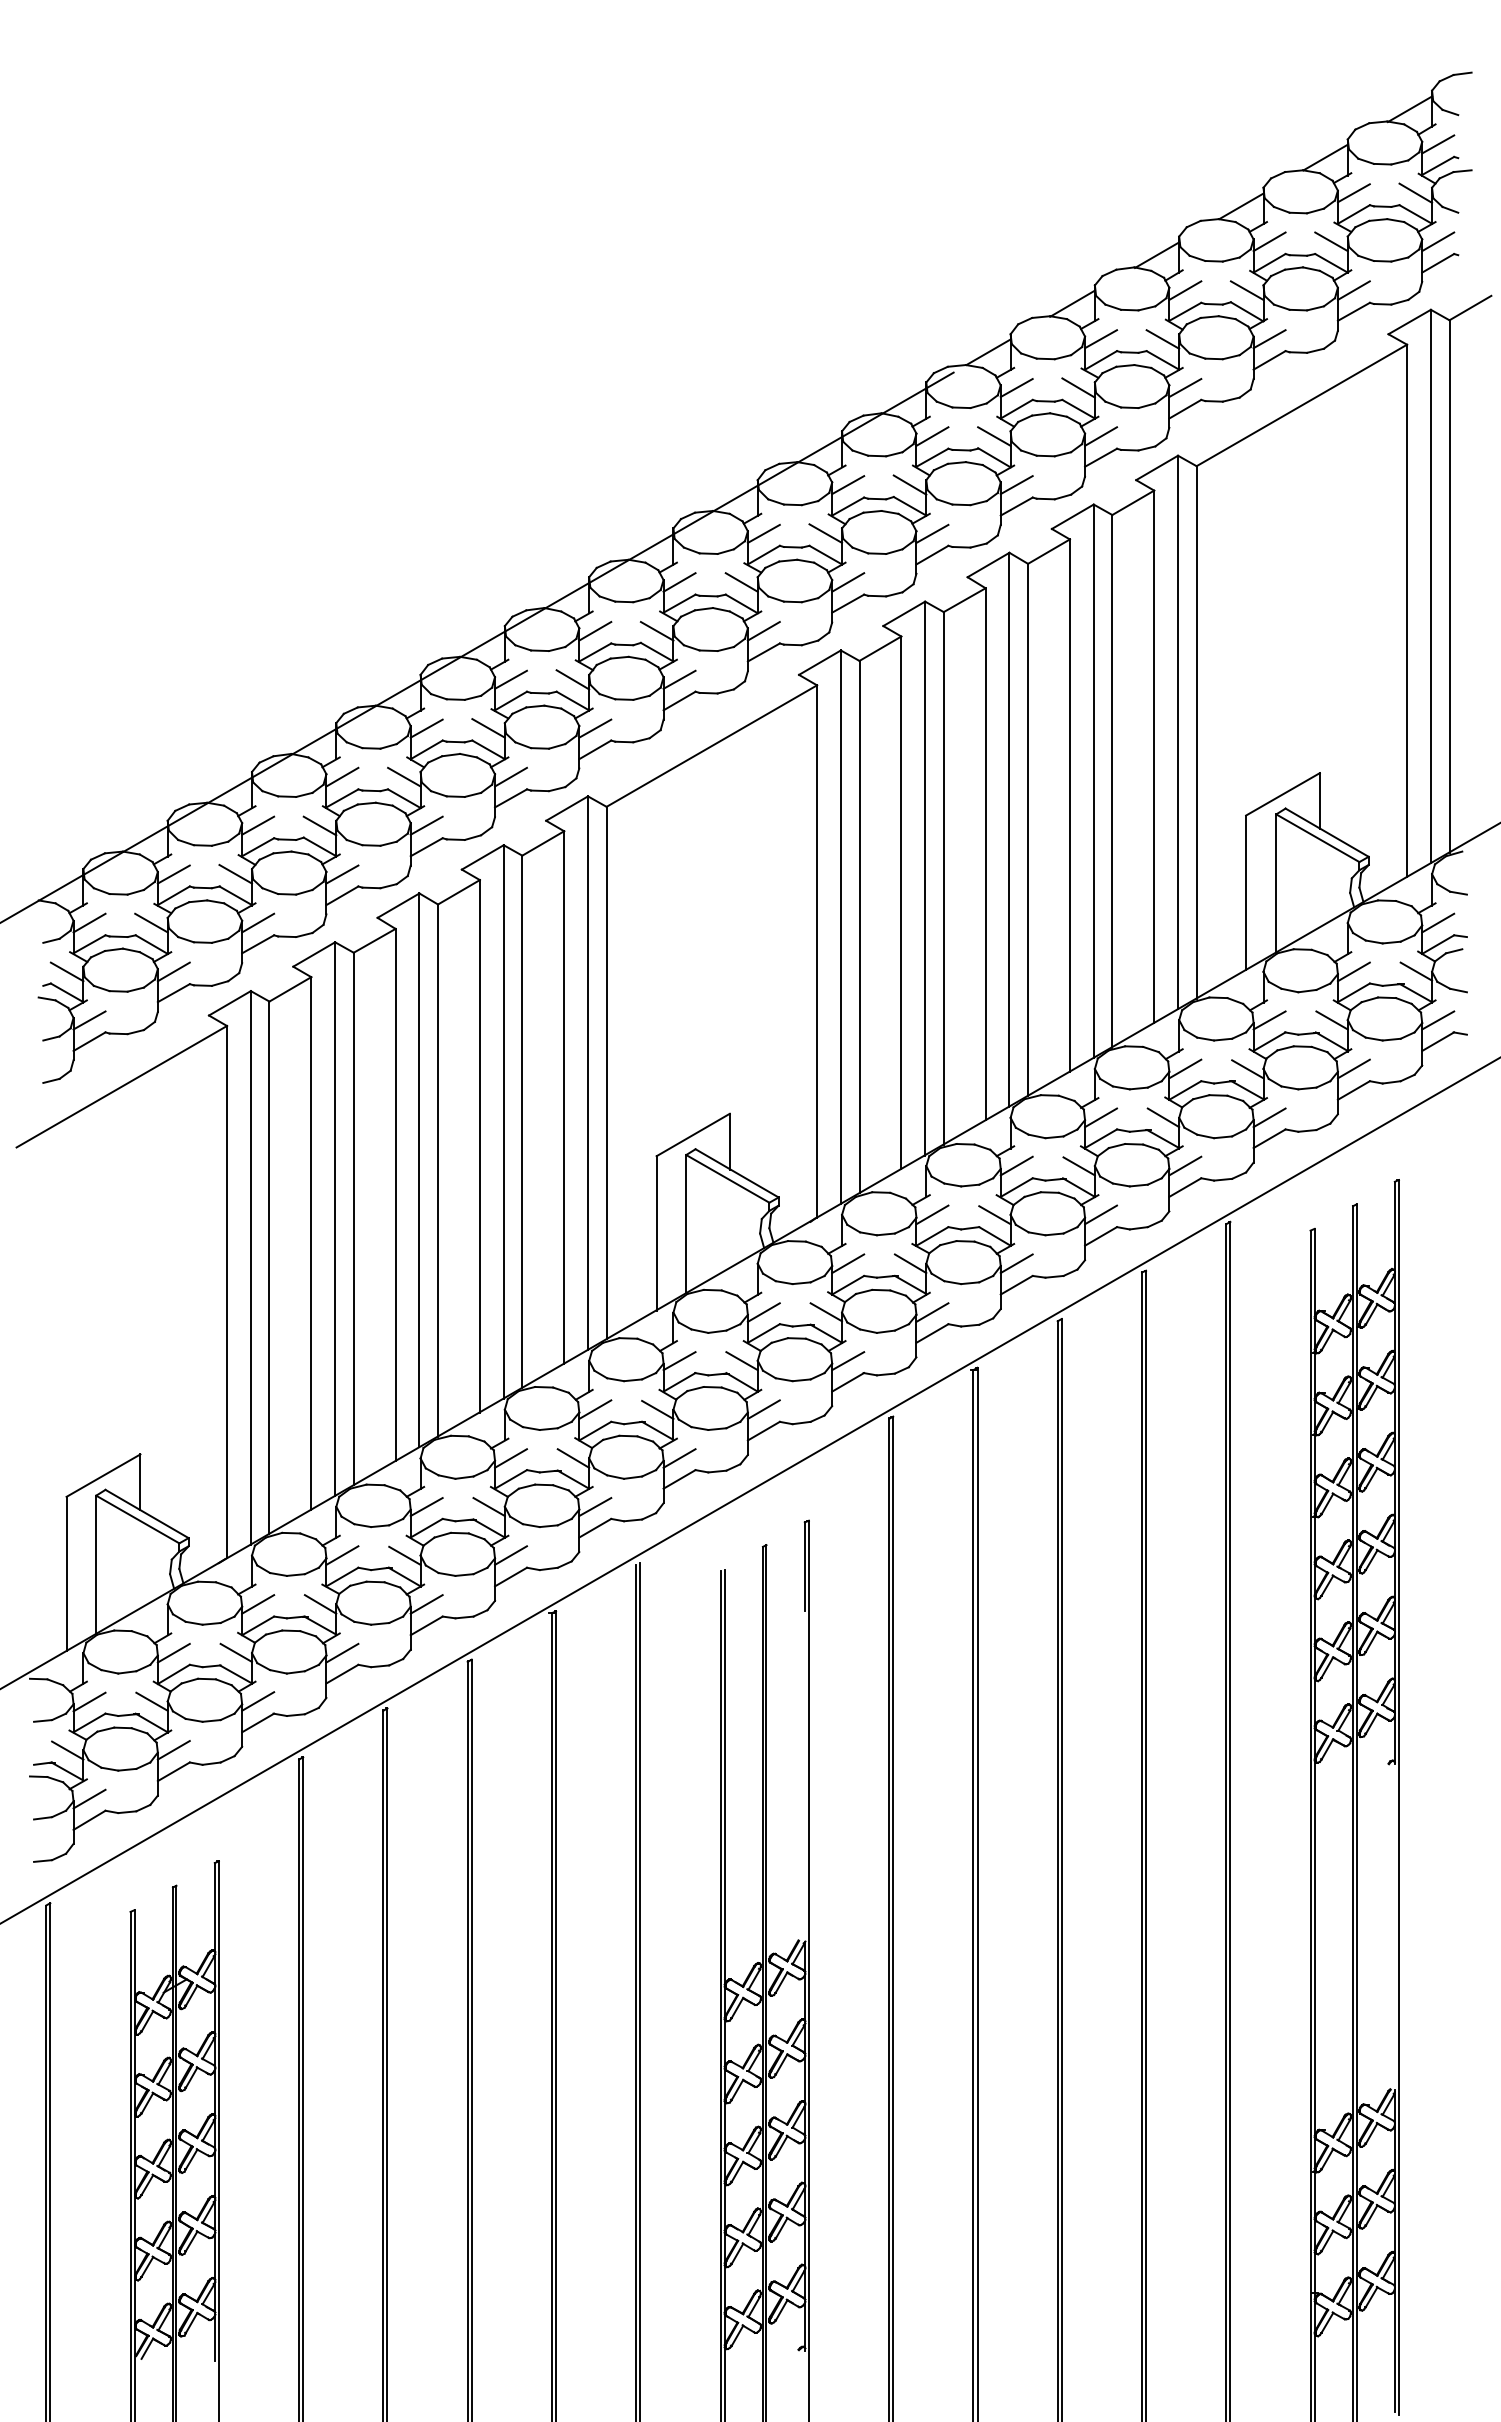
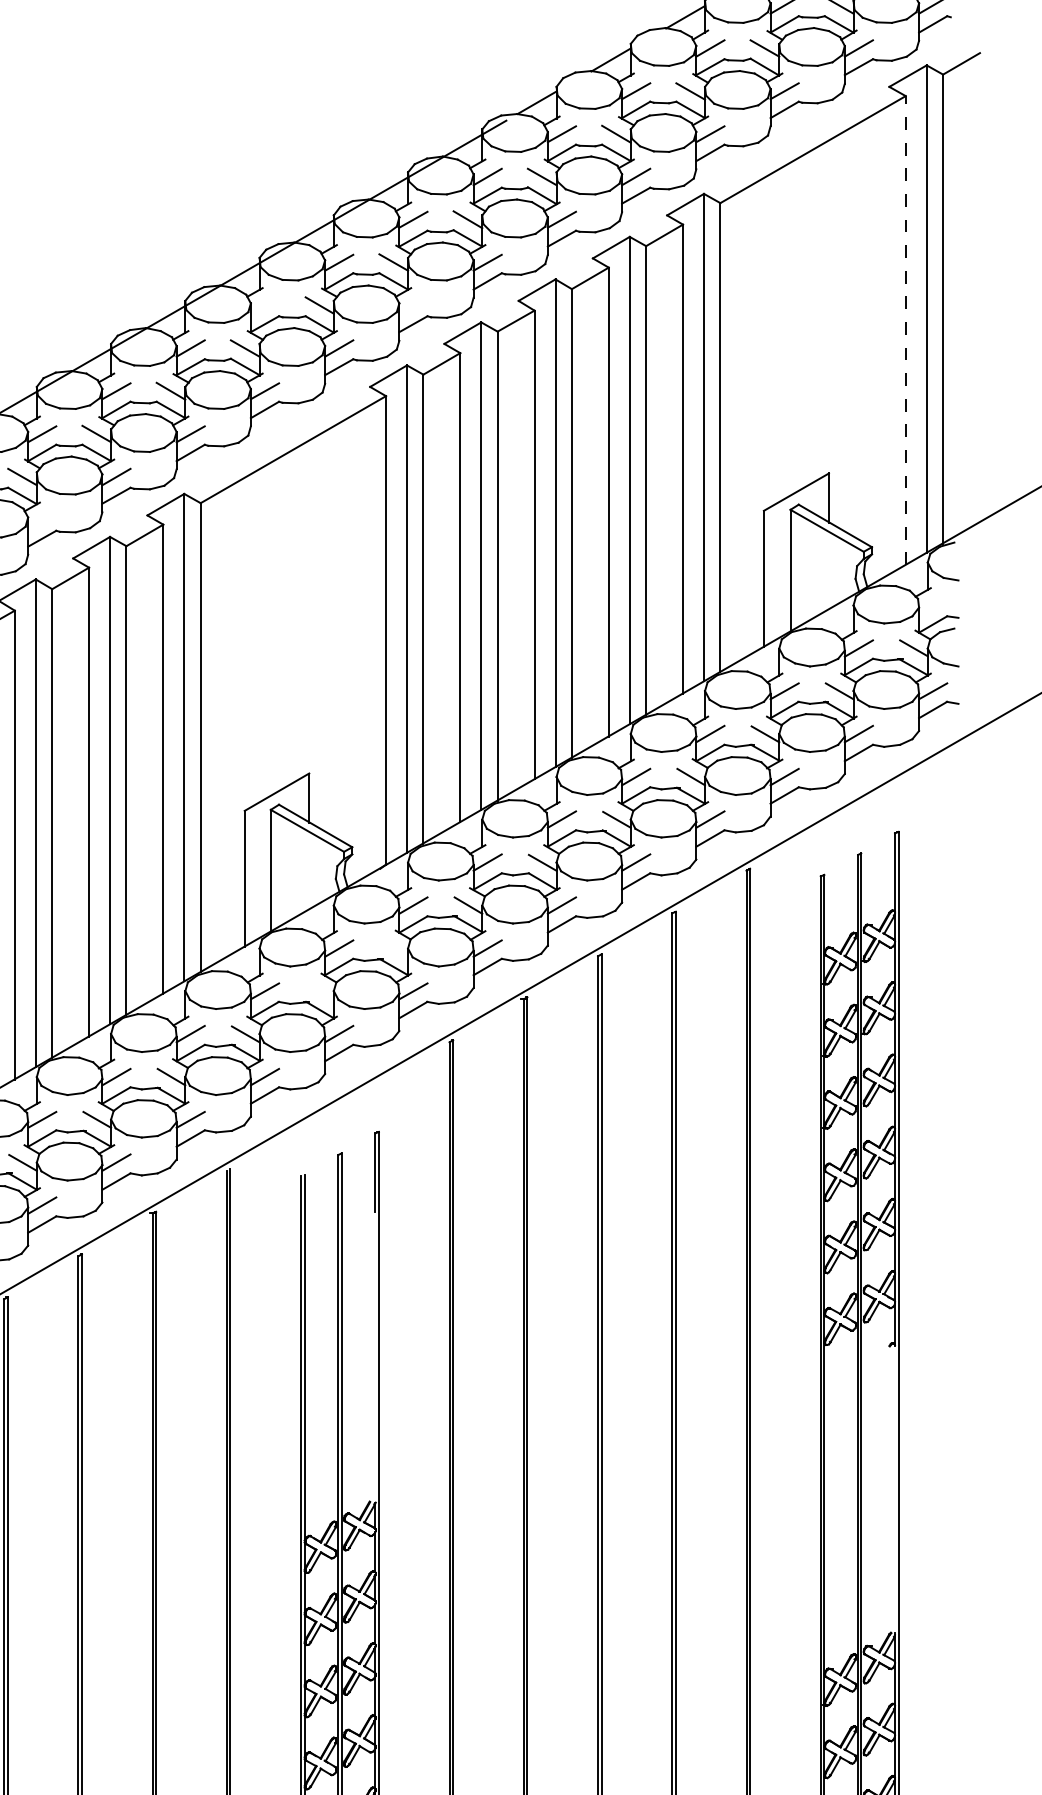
line: (679, 582) -> (264, 305), removed
line: (848, 582) -> (413, 305), removed
line: (1407, 610) -> (906, 330), solid -> dashed
line: (426, 825) -> (42, 519), removed
line: (1438, 922) -> (933, 605), removed
line: (826, 1312) -> (394, 948), removed
line: (741, 1361) -> (319, 991), removed

